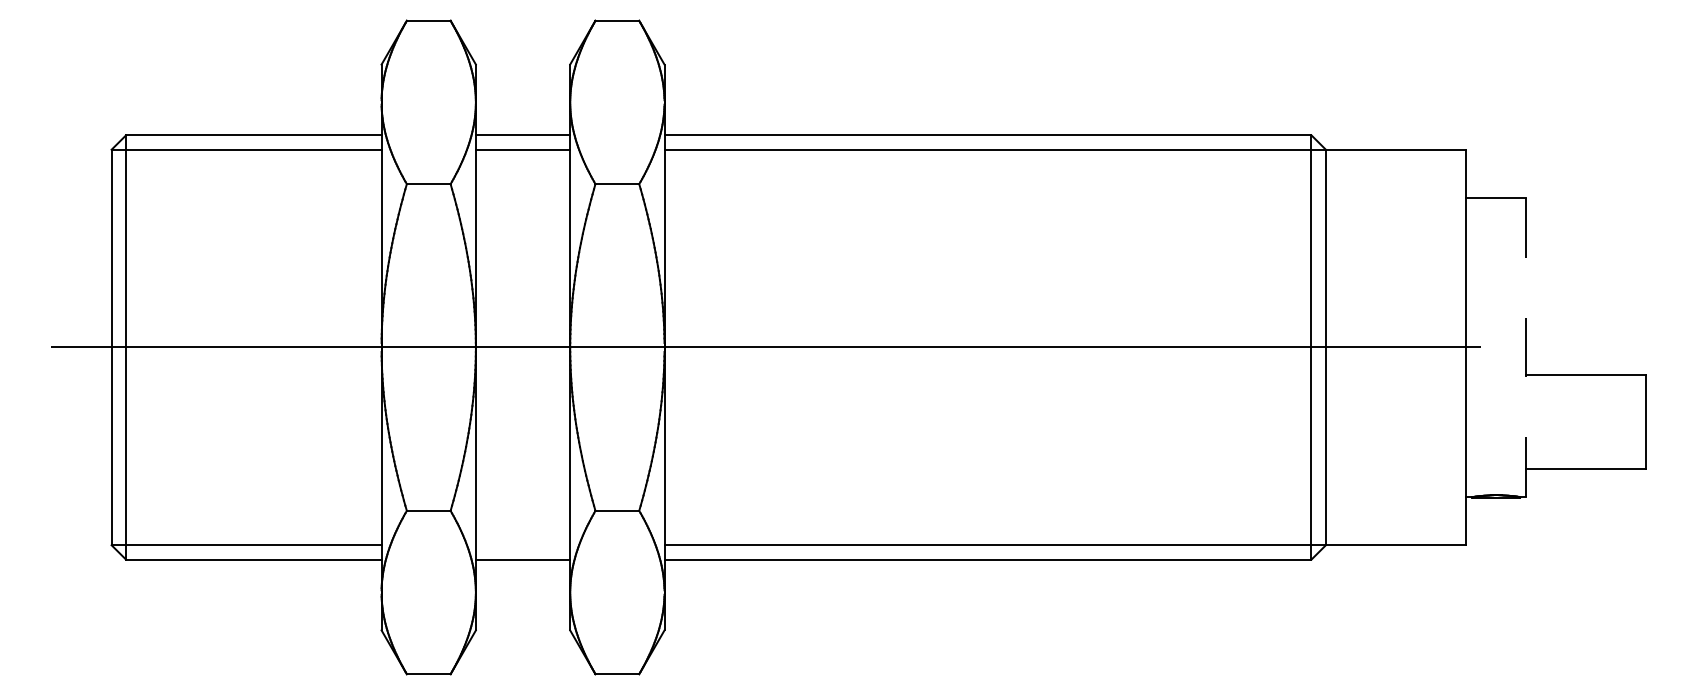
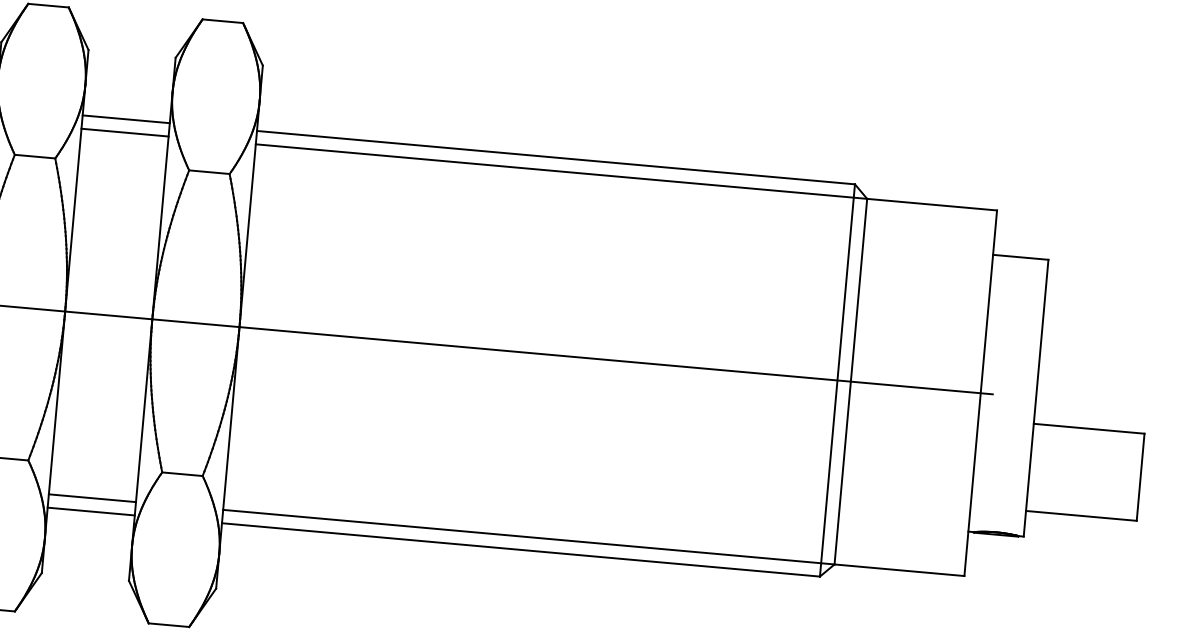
line: (1526, 347) -> (1036, 398), dashed -> solid
line: (522, 545) -> (91, 498), added

